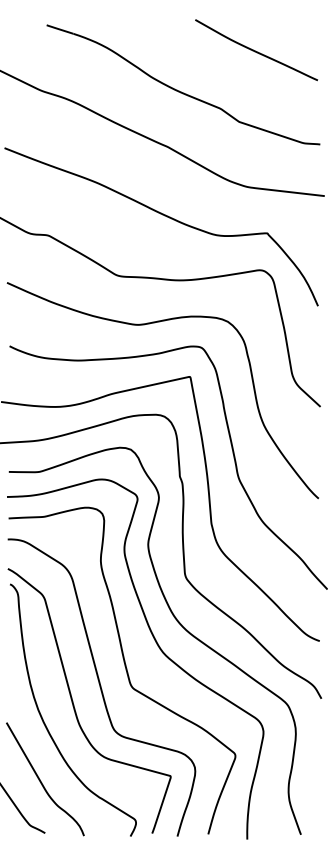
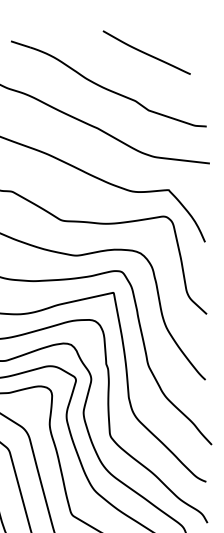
curve: (255, 50) -> (146, 52), moved

